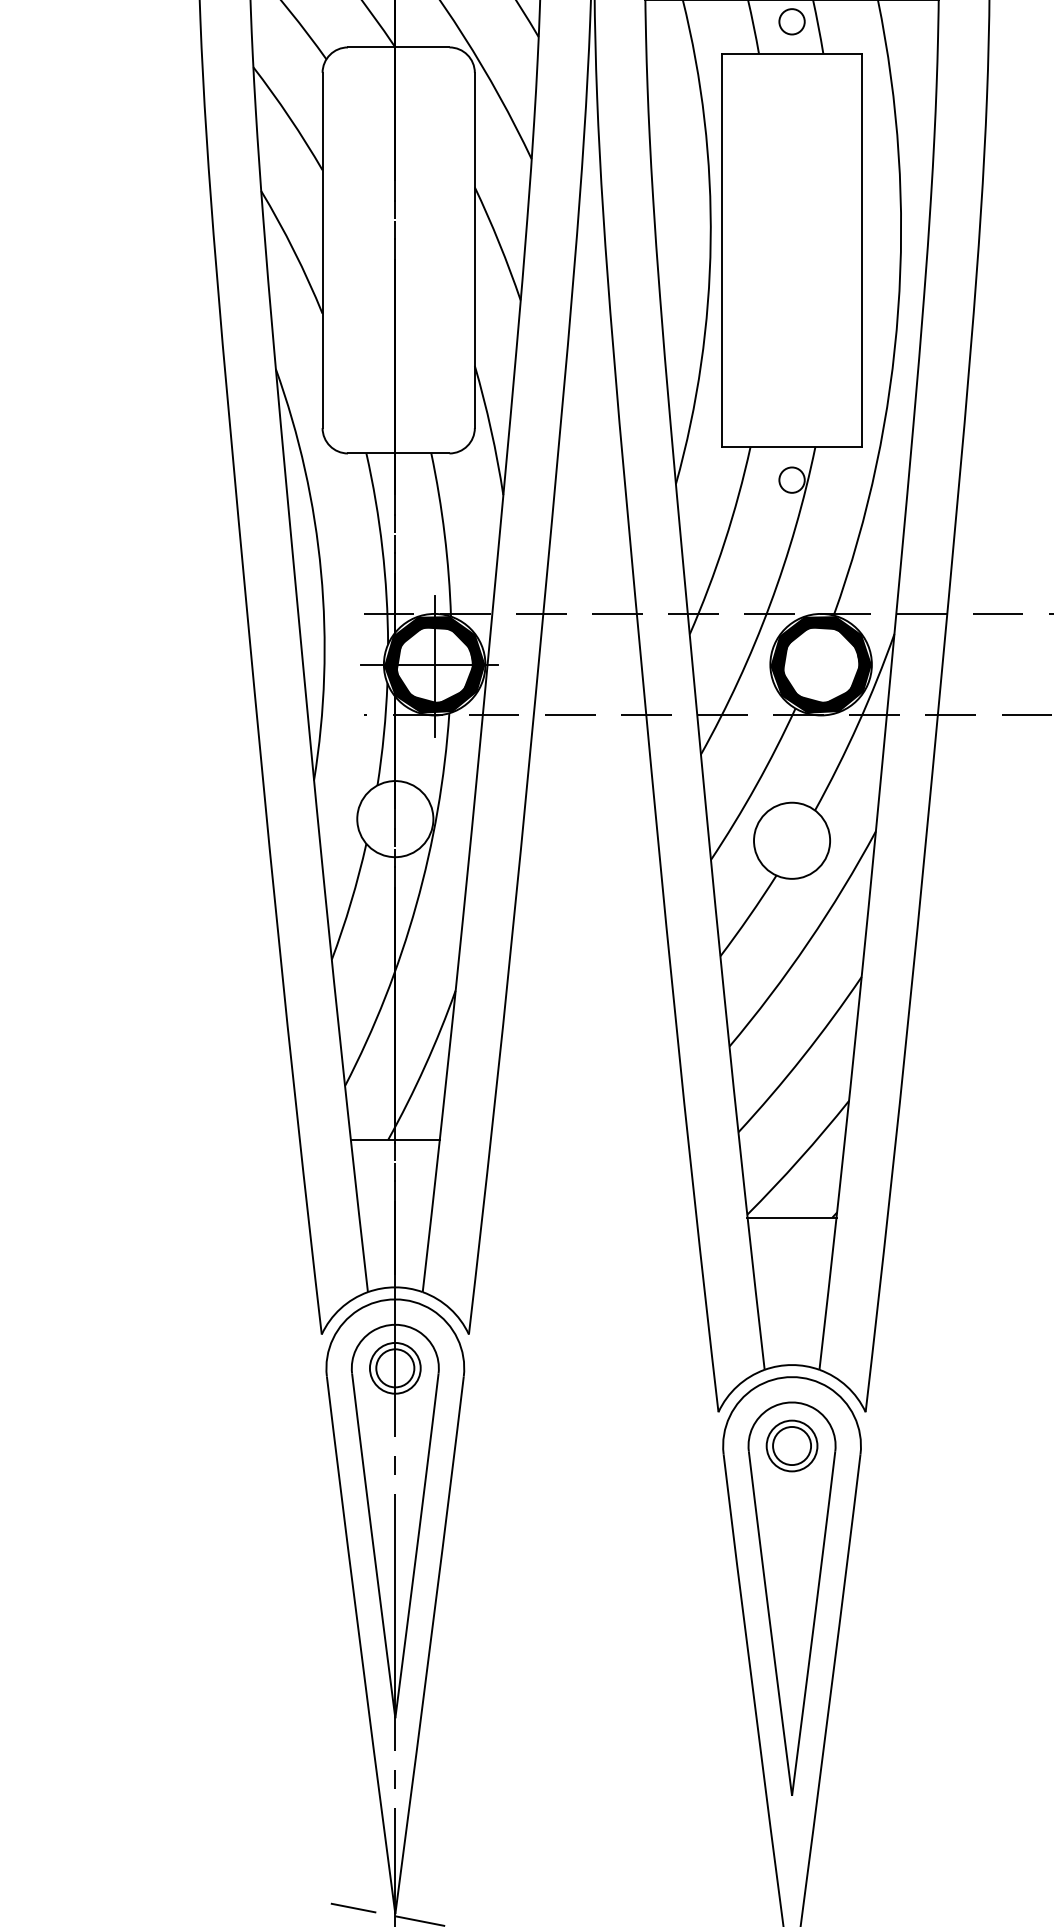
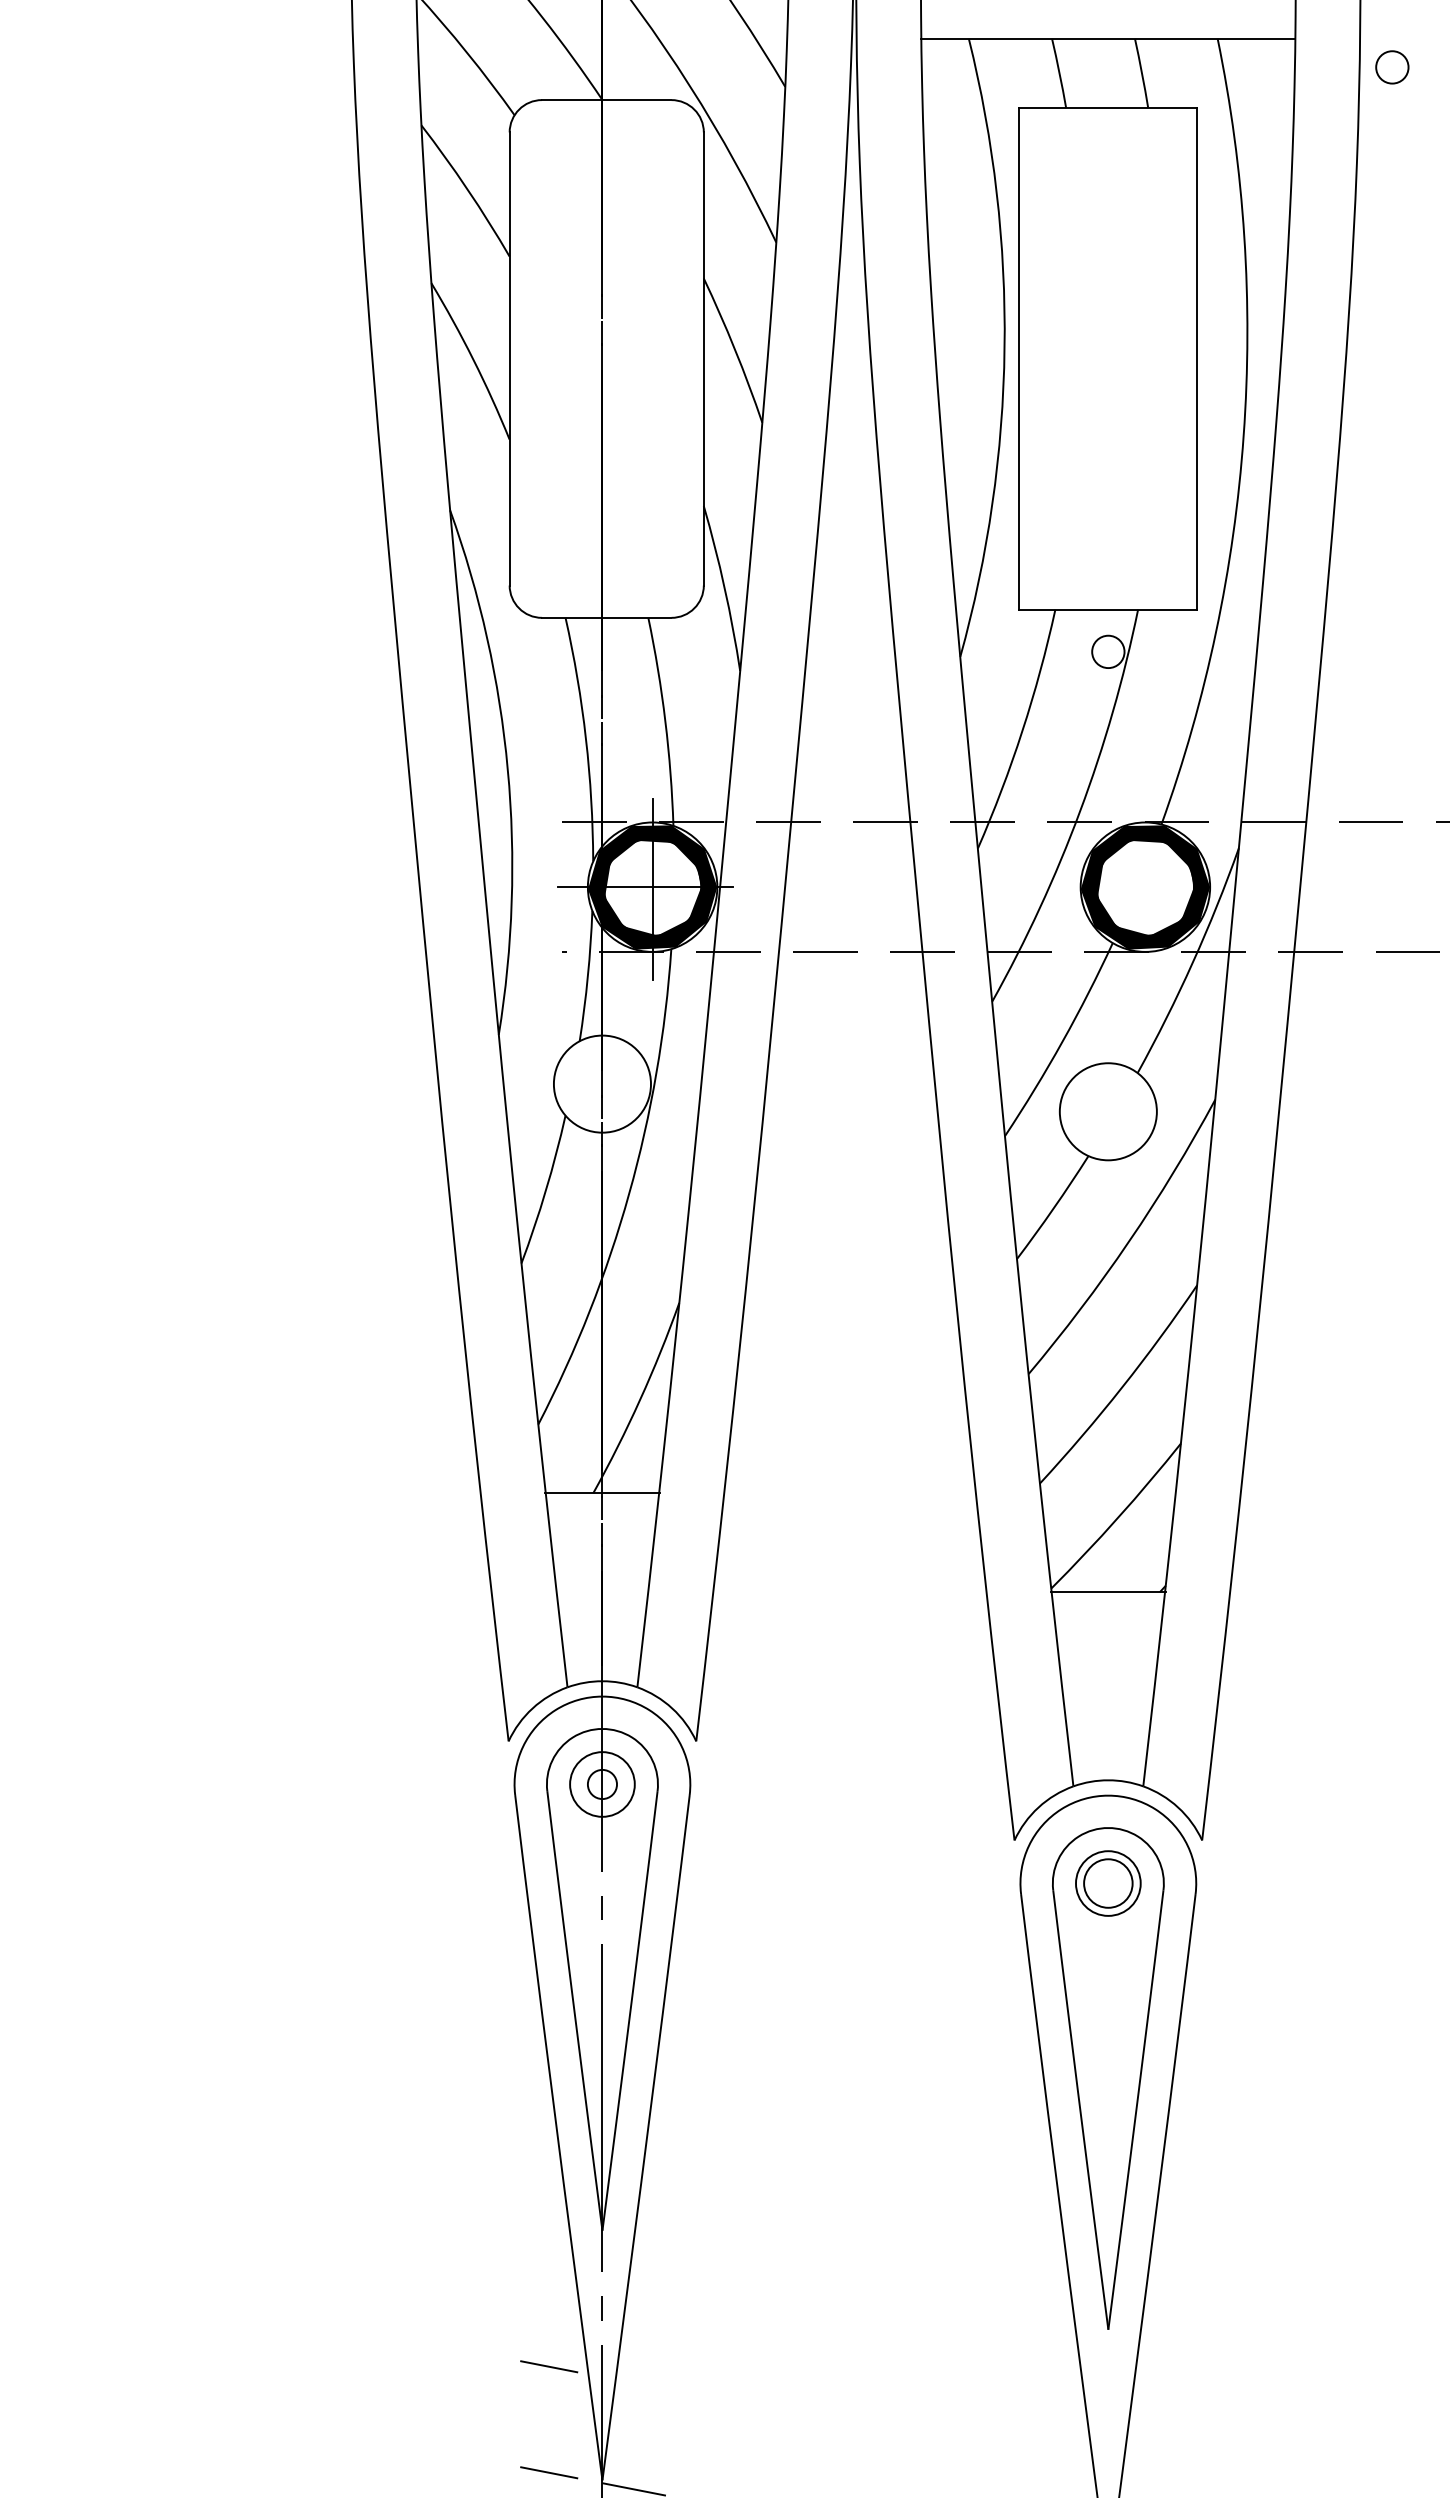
circle: (792, 21) -> (1392, 67), moved
circle: (395, 1368) -> (602, 1784), size x0.6
line: (353, 1824) -> (549, 2366), added

